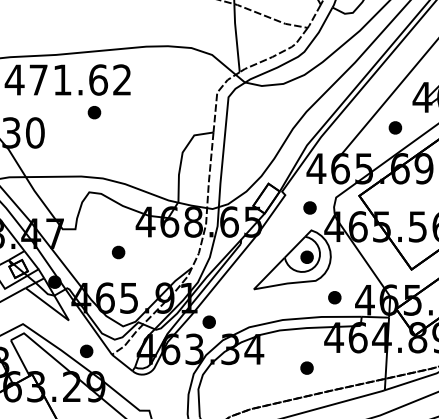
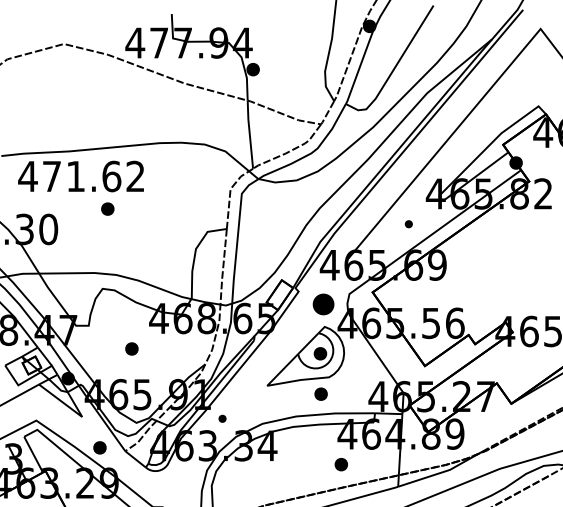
part: (395, 127) -> (408, 223), size x0.6
part: (309, 208) -> (322, 304), size x1.6
part: (334, 297) -> (320, 393), moved
part: (209, 322) -> (222, 418), size x0.6
part: (306, 368) -> (340, 464), moved

